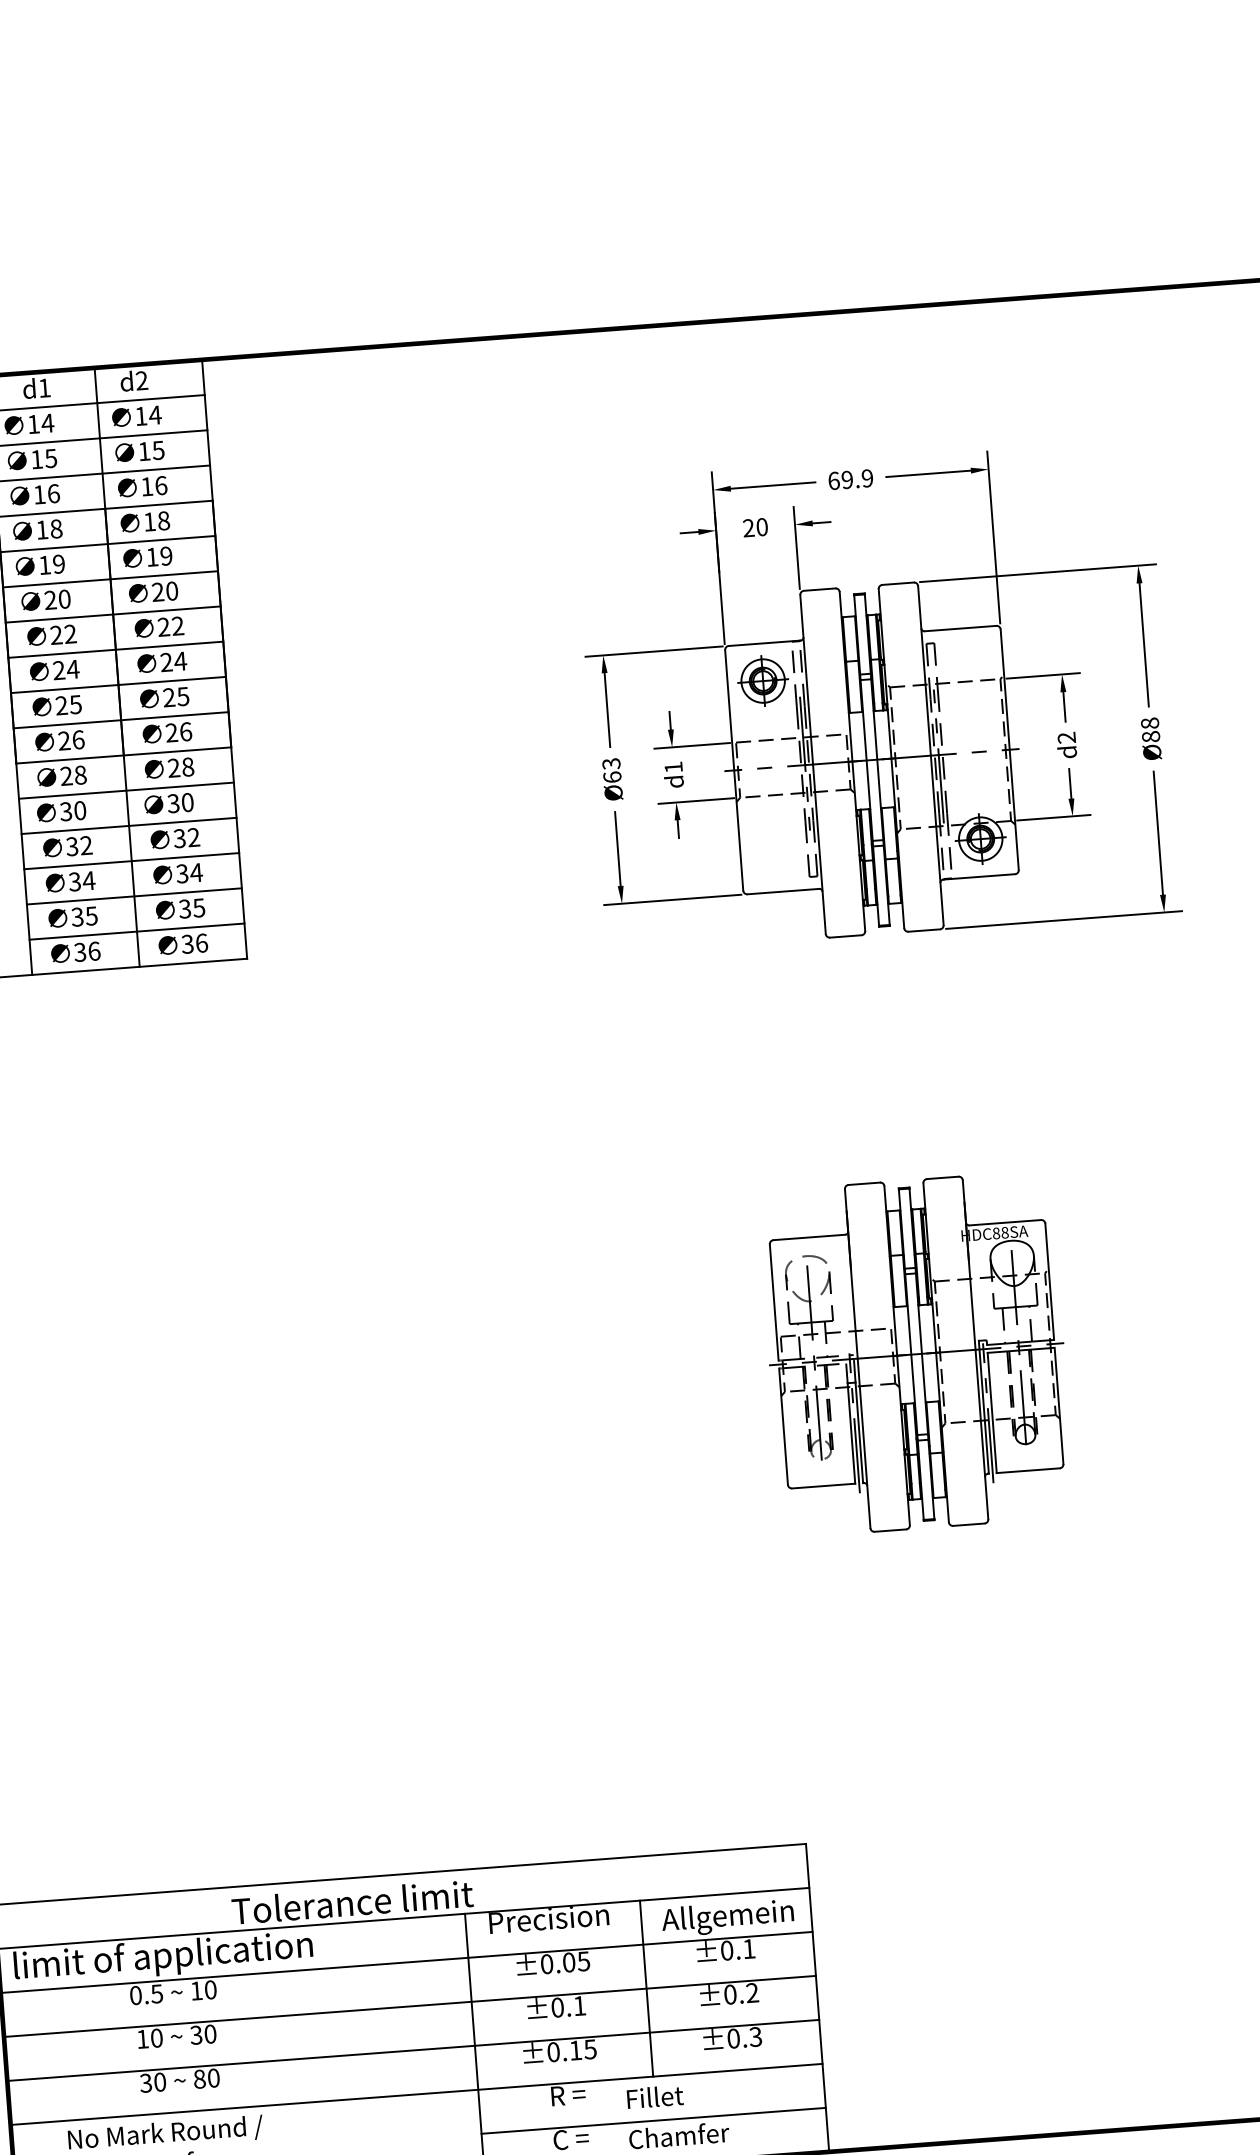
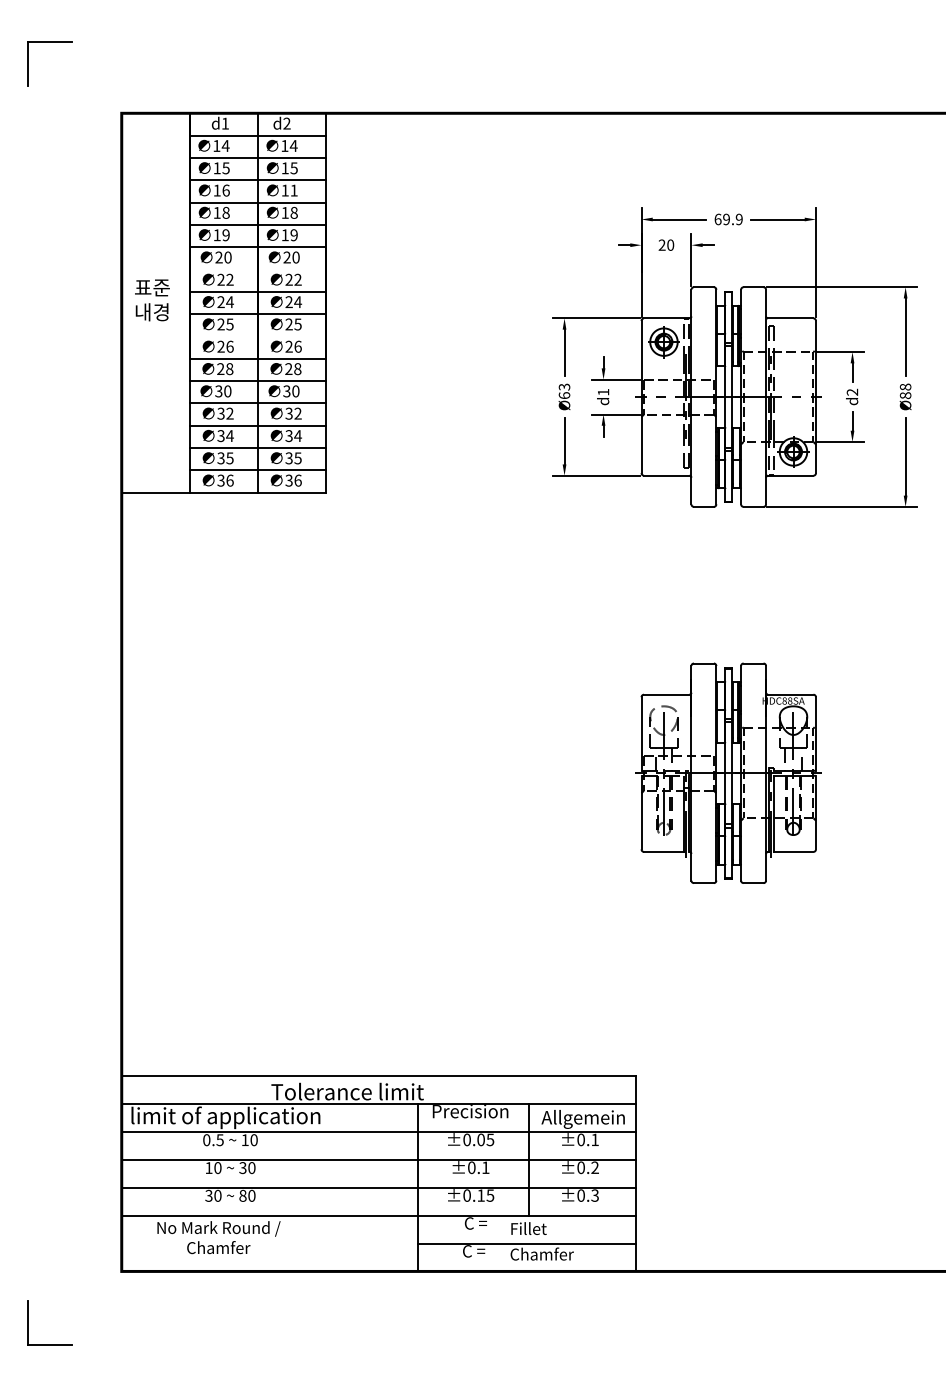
text: (160, 485) -> (293, 190), 16 -> 11
line: (112, 614) -> (257, 269), removed
line: (120, 720) -> (257, 336), removed
text: (568, 2095) -> (474, 1223), R = -> C =

